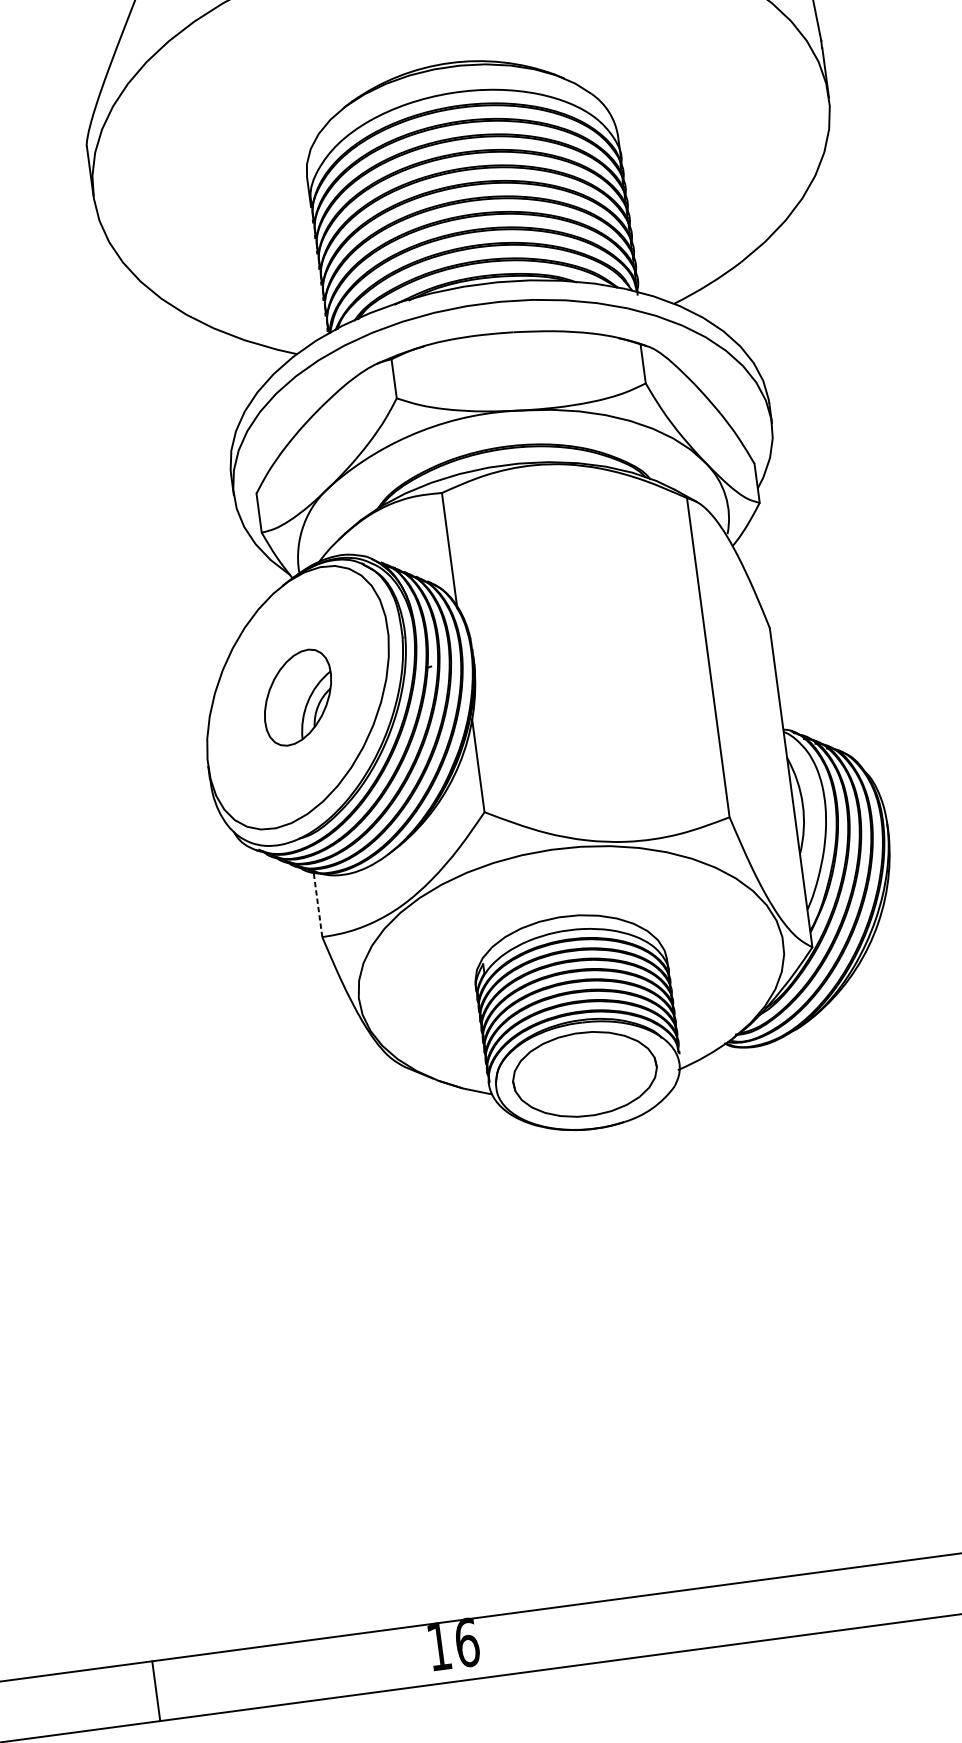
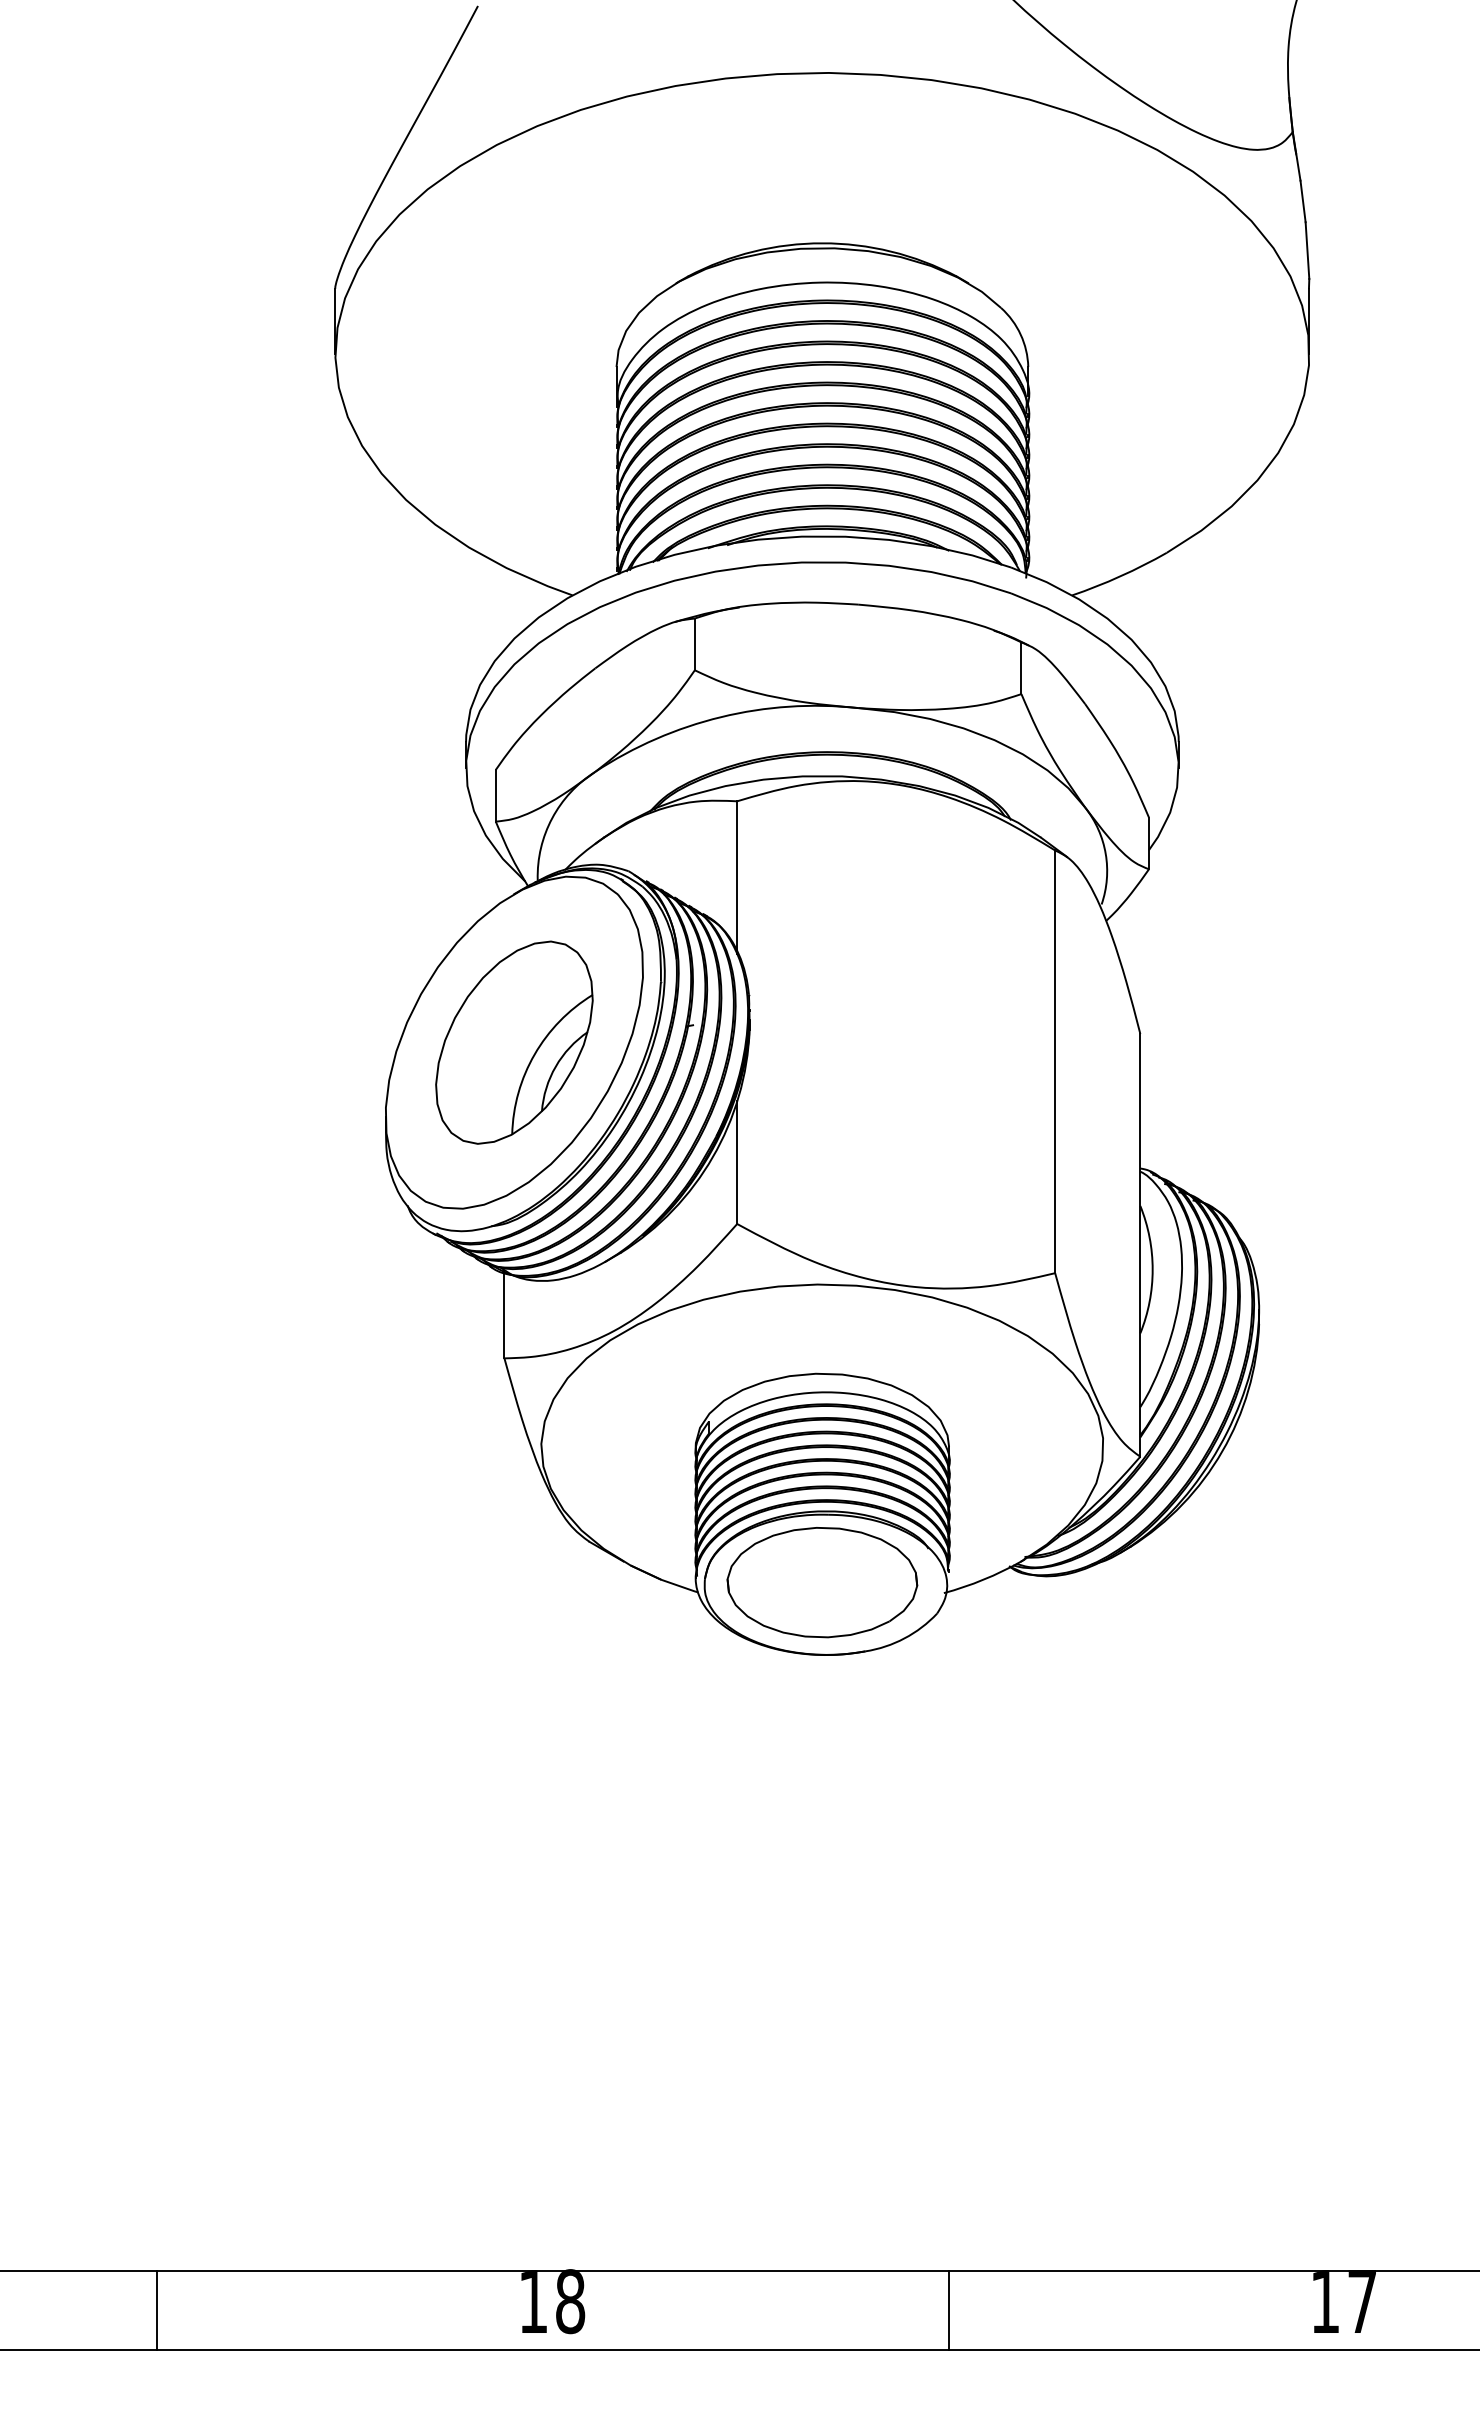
part: (298, 697) -> (514, 1042), size x1.67
line: (317, 903) -> (504, 1314), dashed -> solid
line: (754, 1611) -> (949, 2310), added
text: (467, 1642) -> (570, 2301), 16 -> 18

